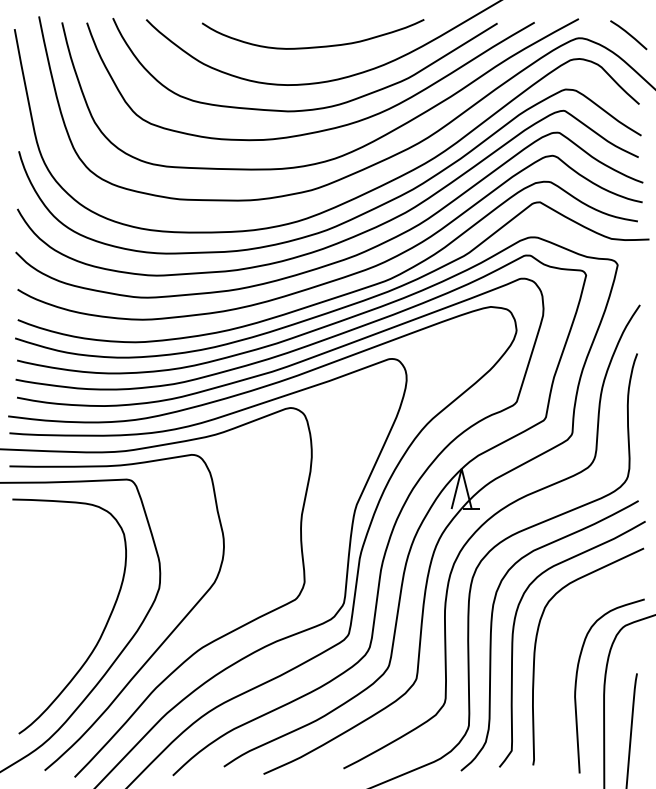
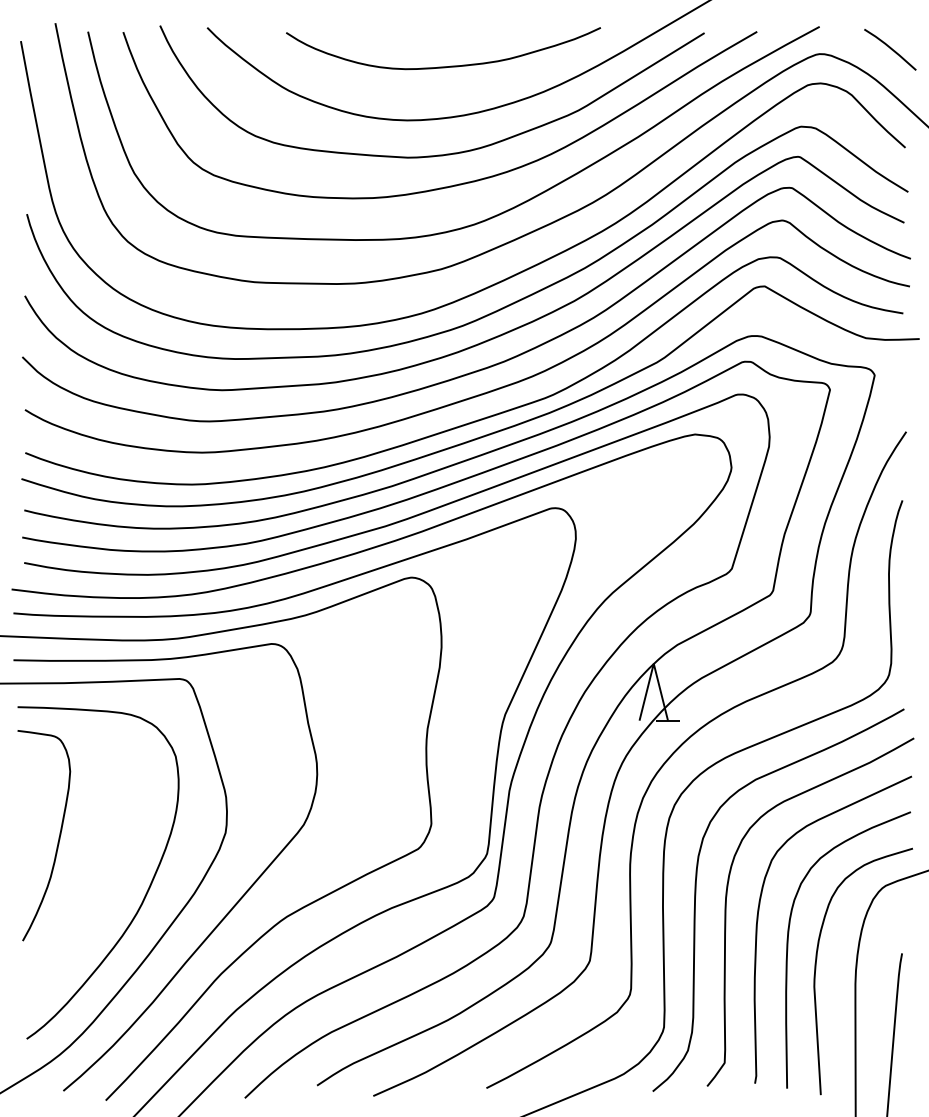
curve: (40, 593) -> (57, 840), added
curve: (557, 665) -> (789, 942), added

